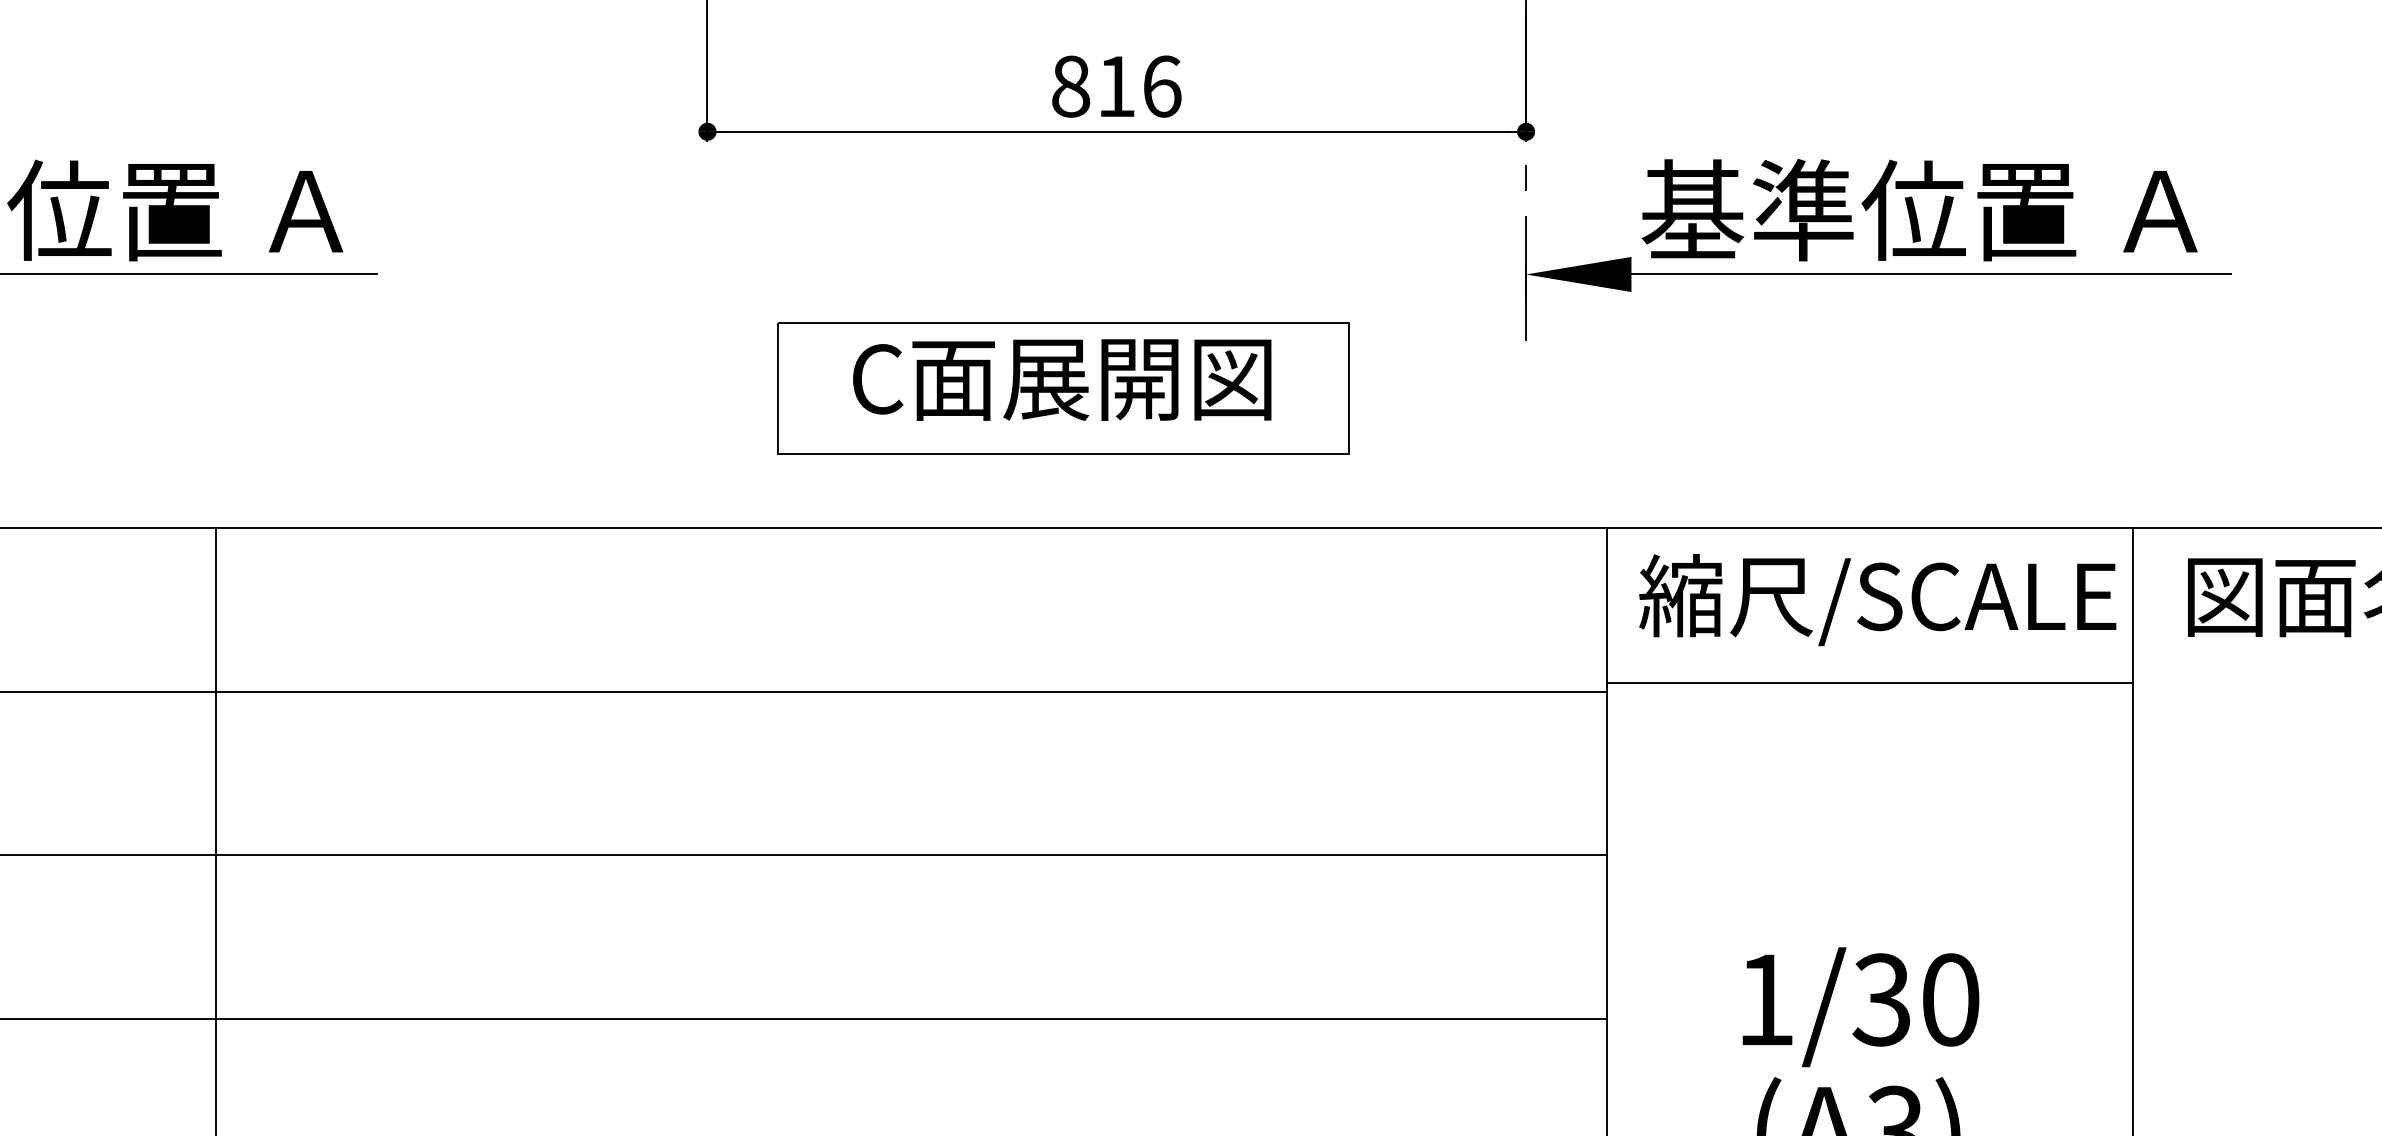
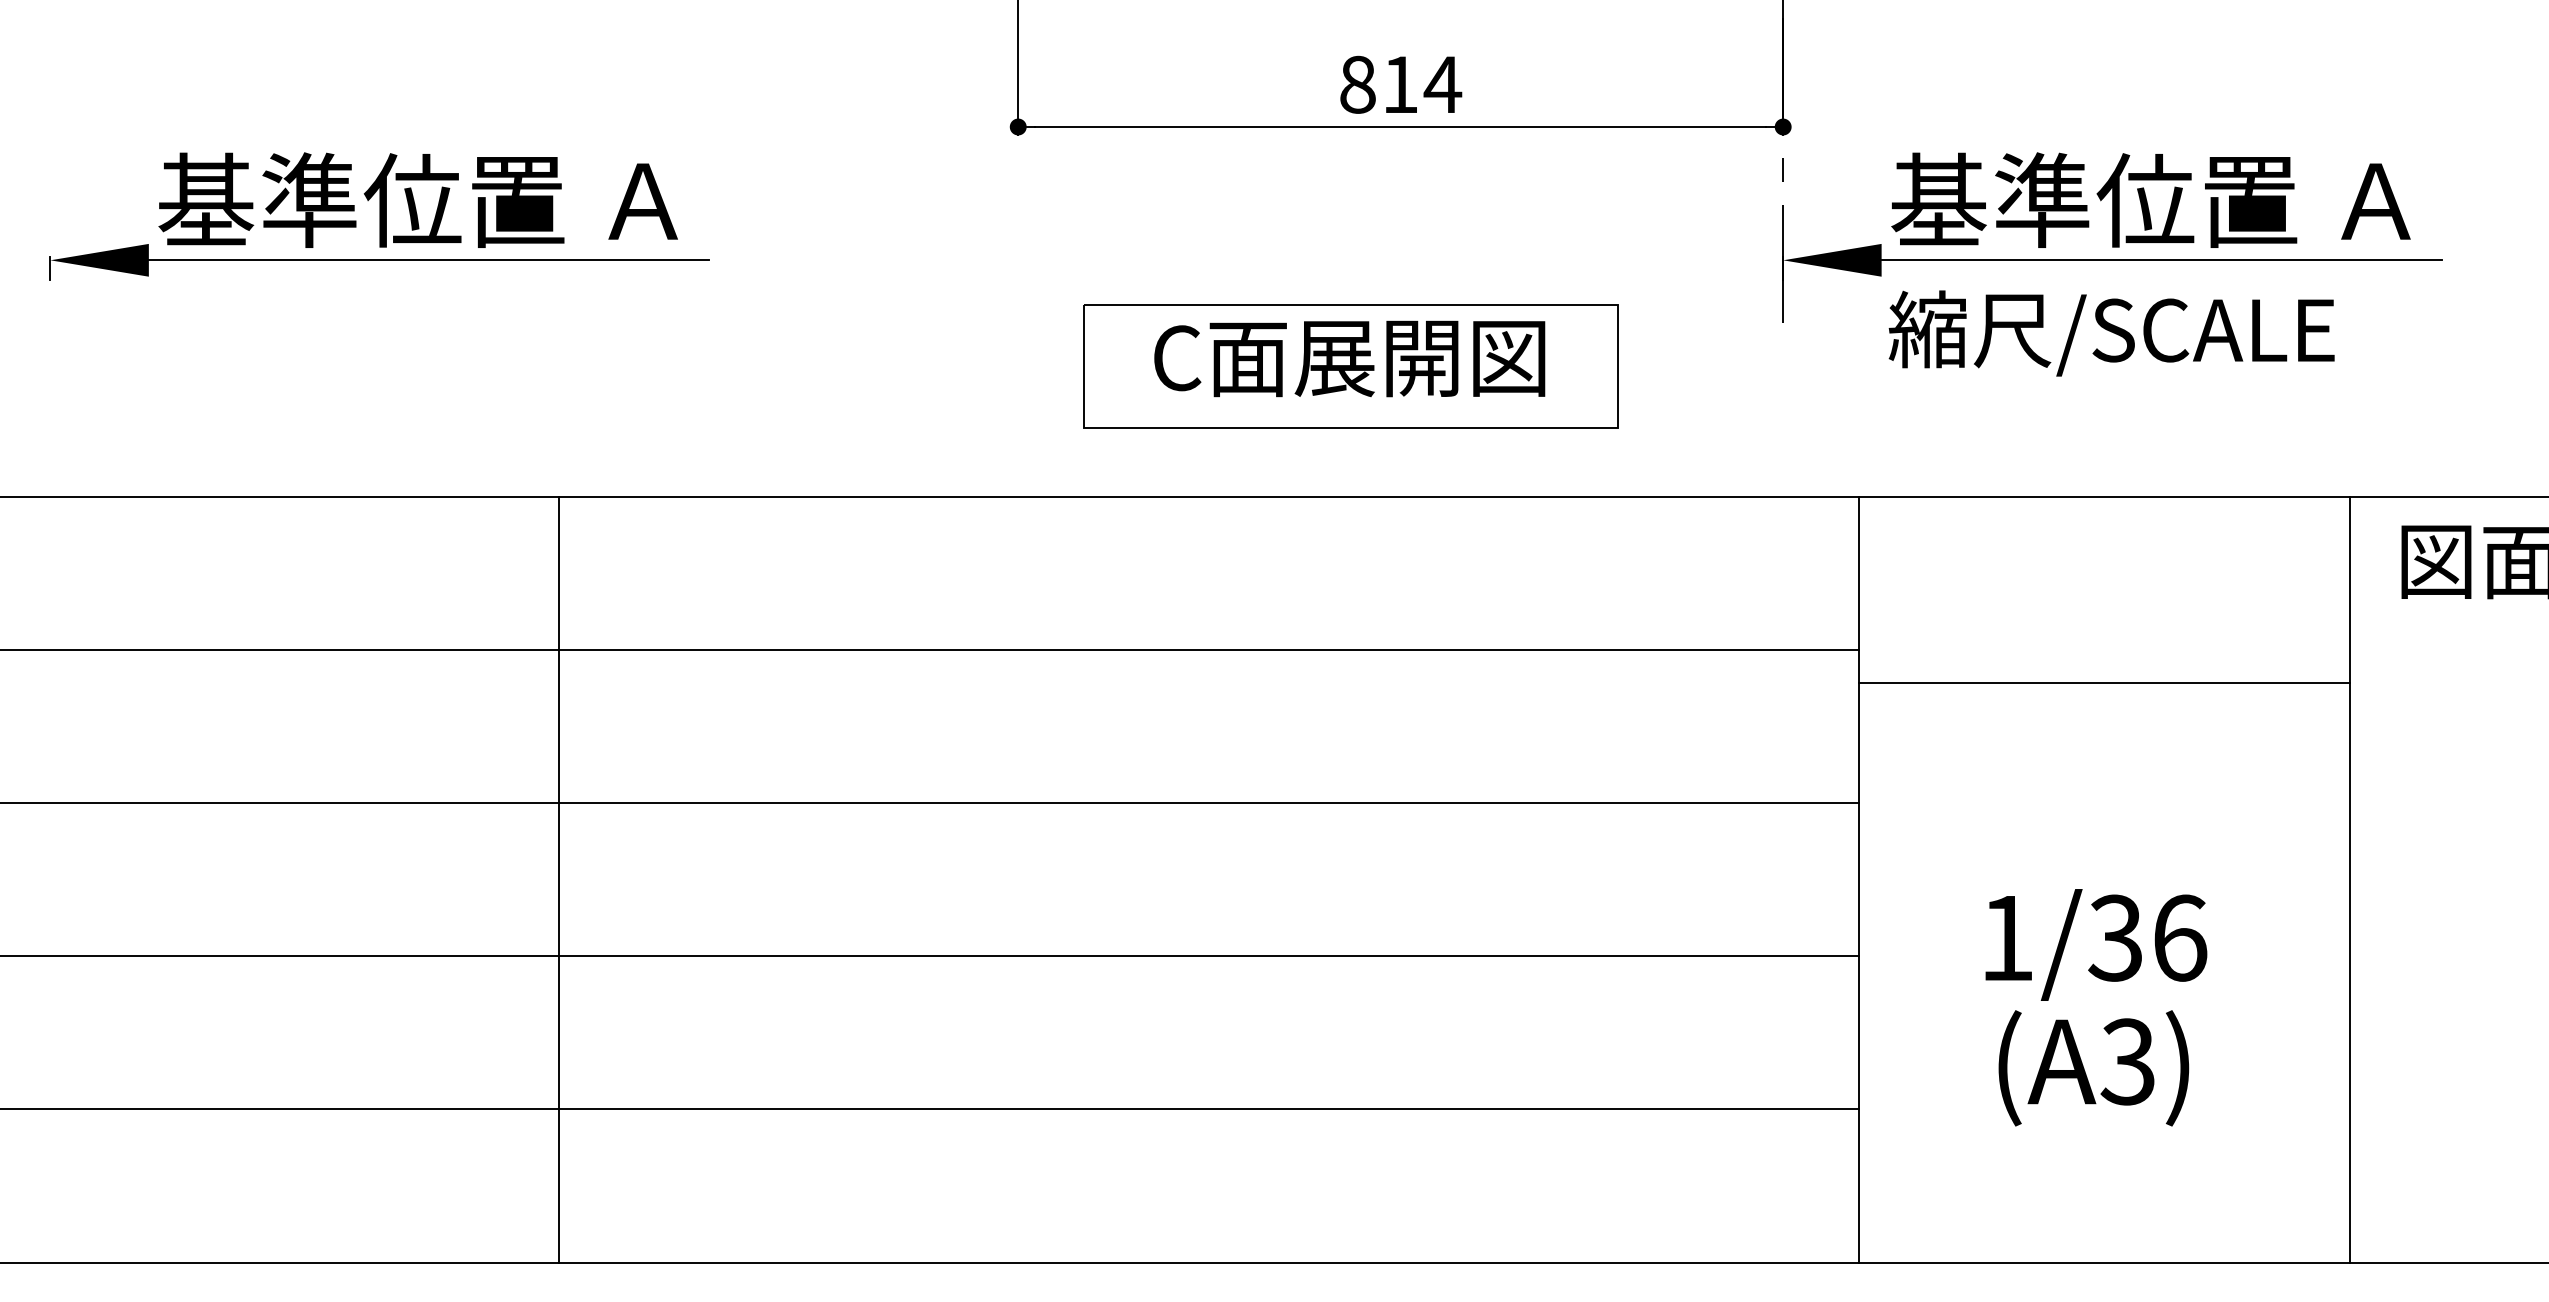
text: (1161, 86) -> (1442, 84), 816 -> 814
text: (1877, 600) -> (2111, 333), moved
line: (1869, 682) -> (2104, 682), moved
text: (1951, 999) -> (2180, 937), 1/30 -> 1/36

